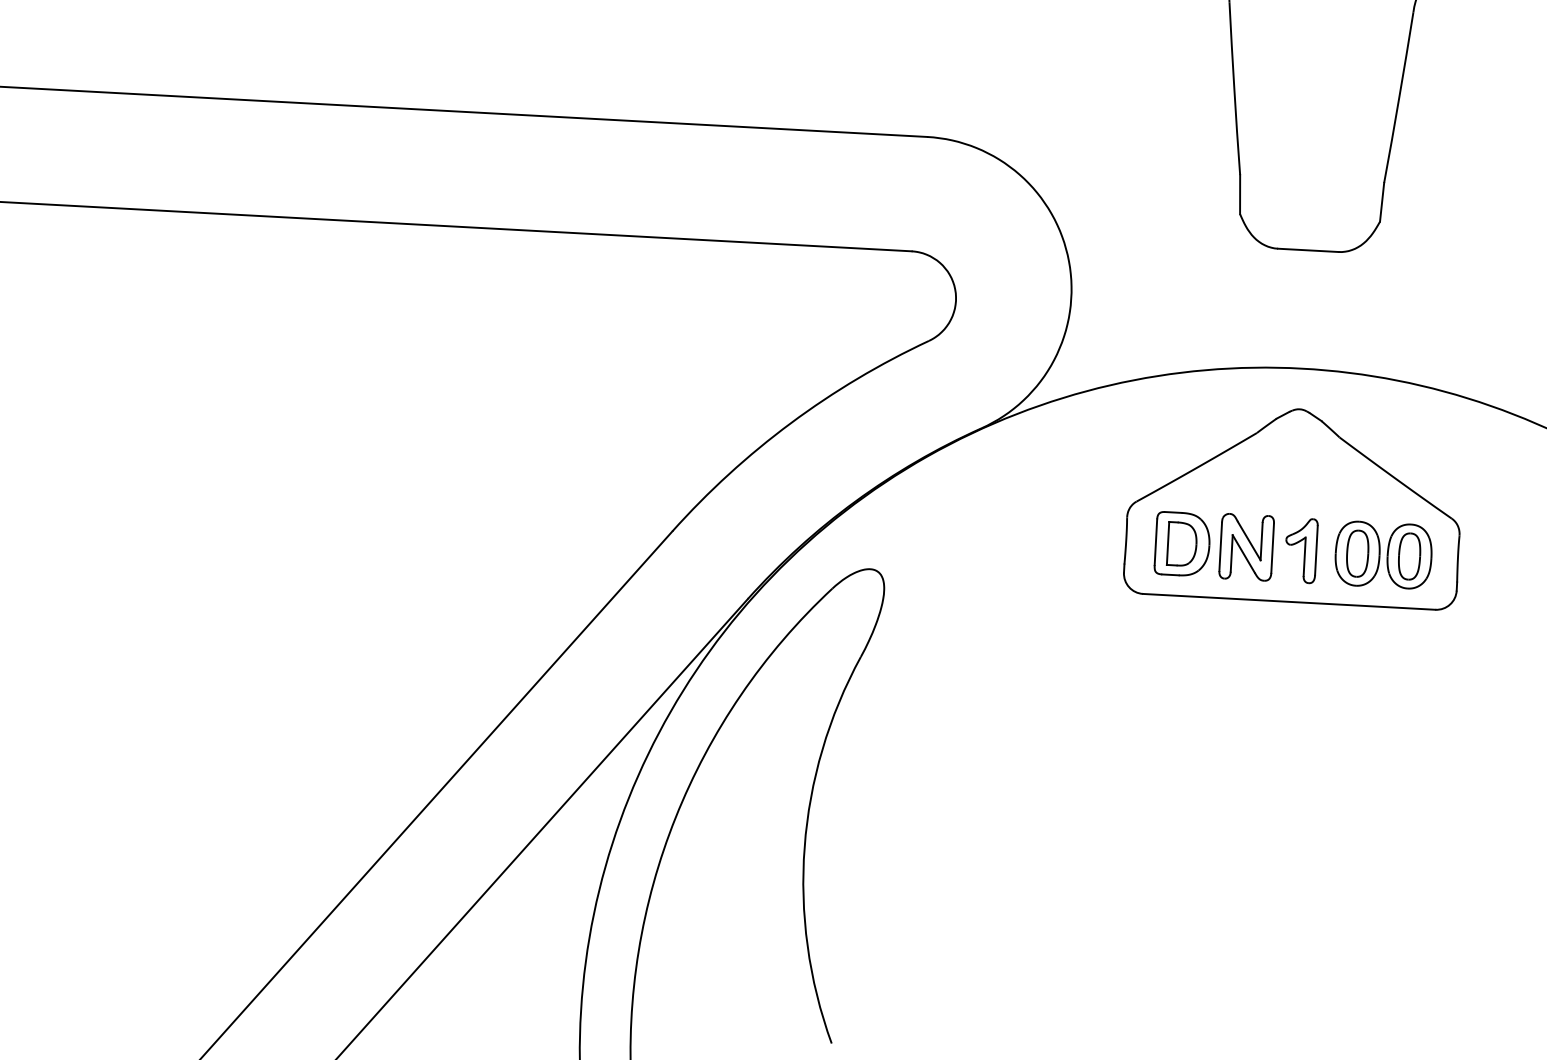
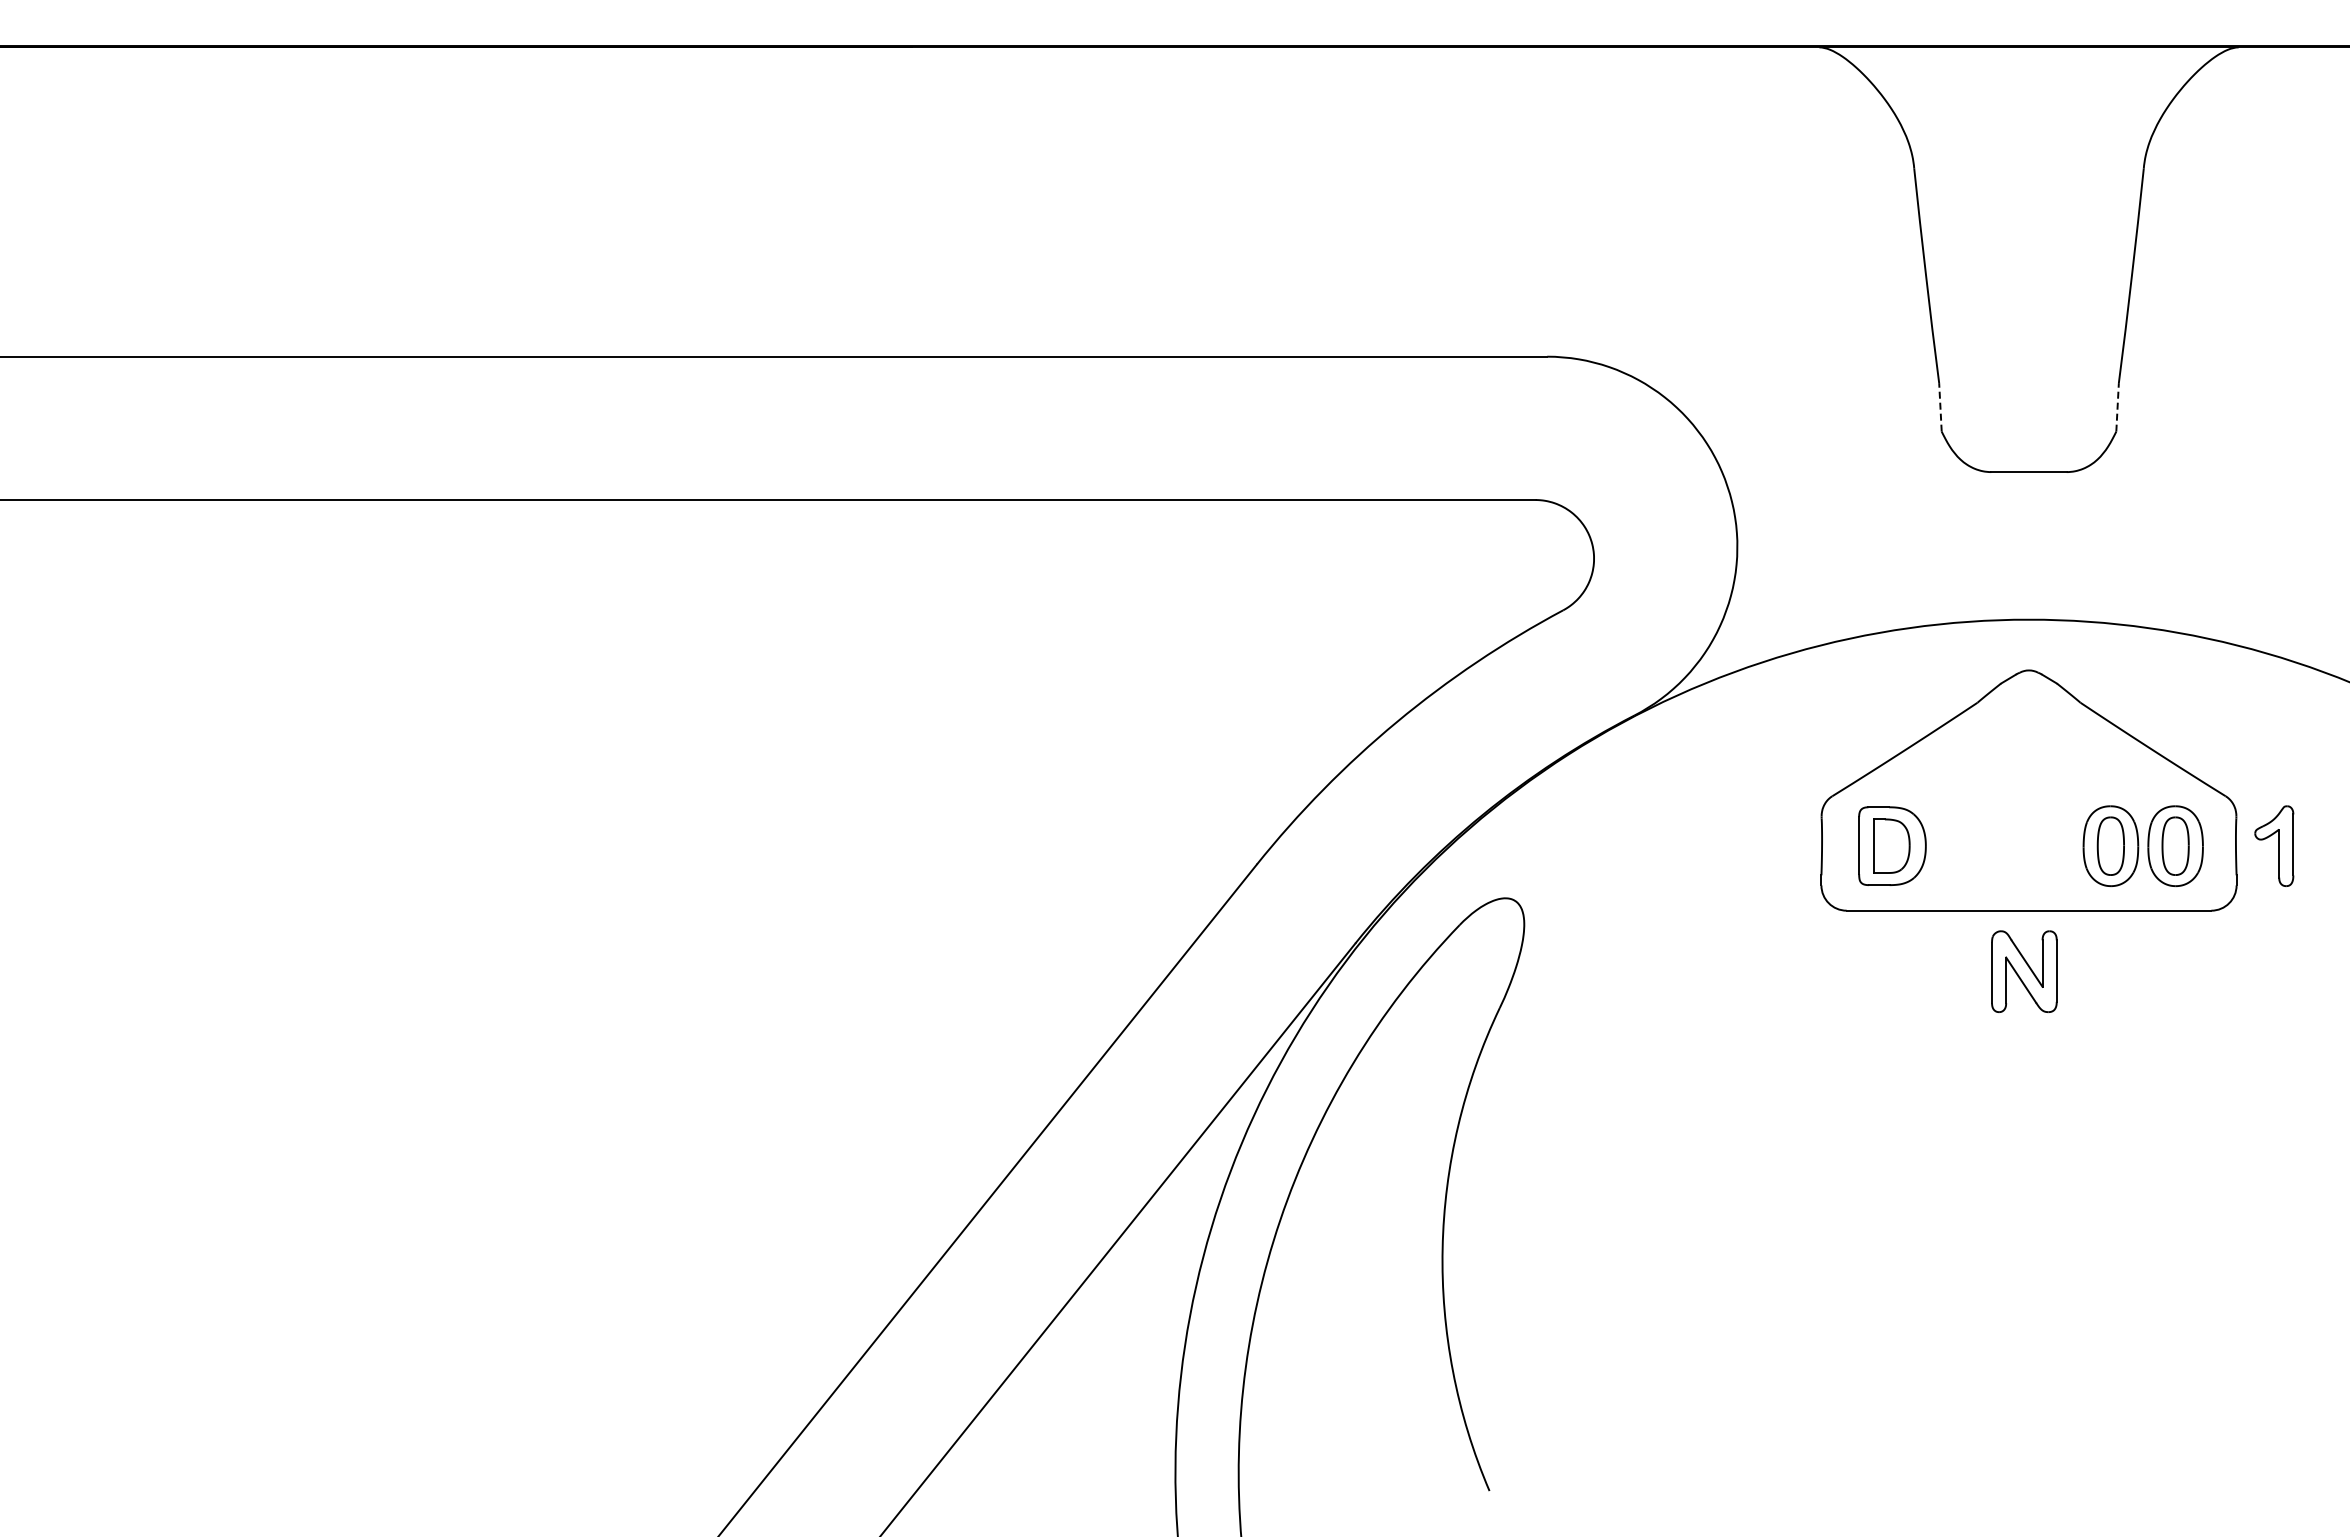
line: (1240, 193) -> (1940, 406), solid -> dashed
line: (1382, 201) -> (2117, 406), solid -> dashed
part: (1246, 547) -> (2024, 971), moved
part: (1301, 550) -> (2274, 845), moved

